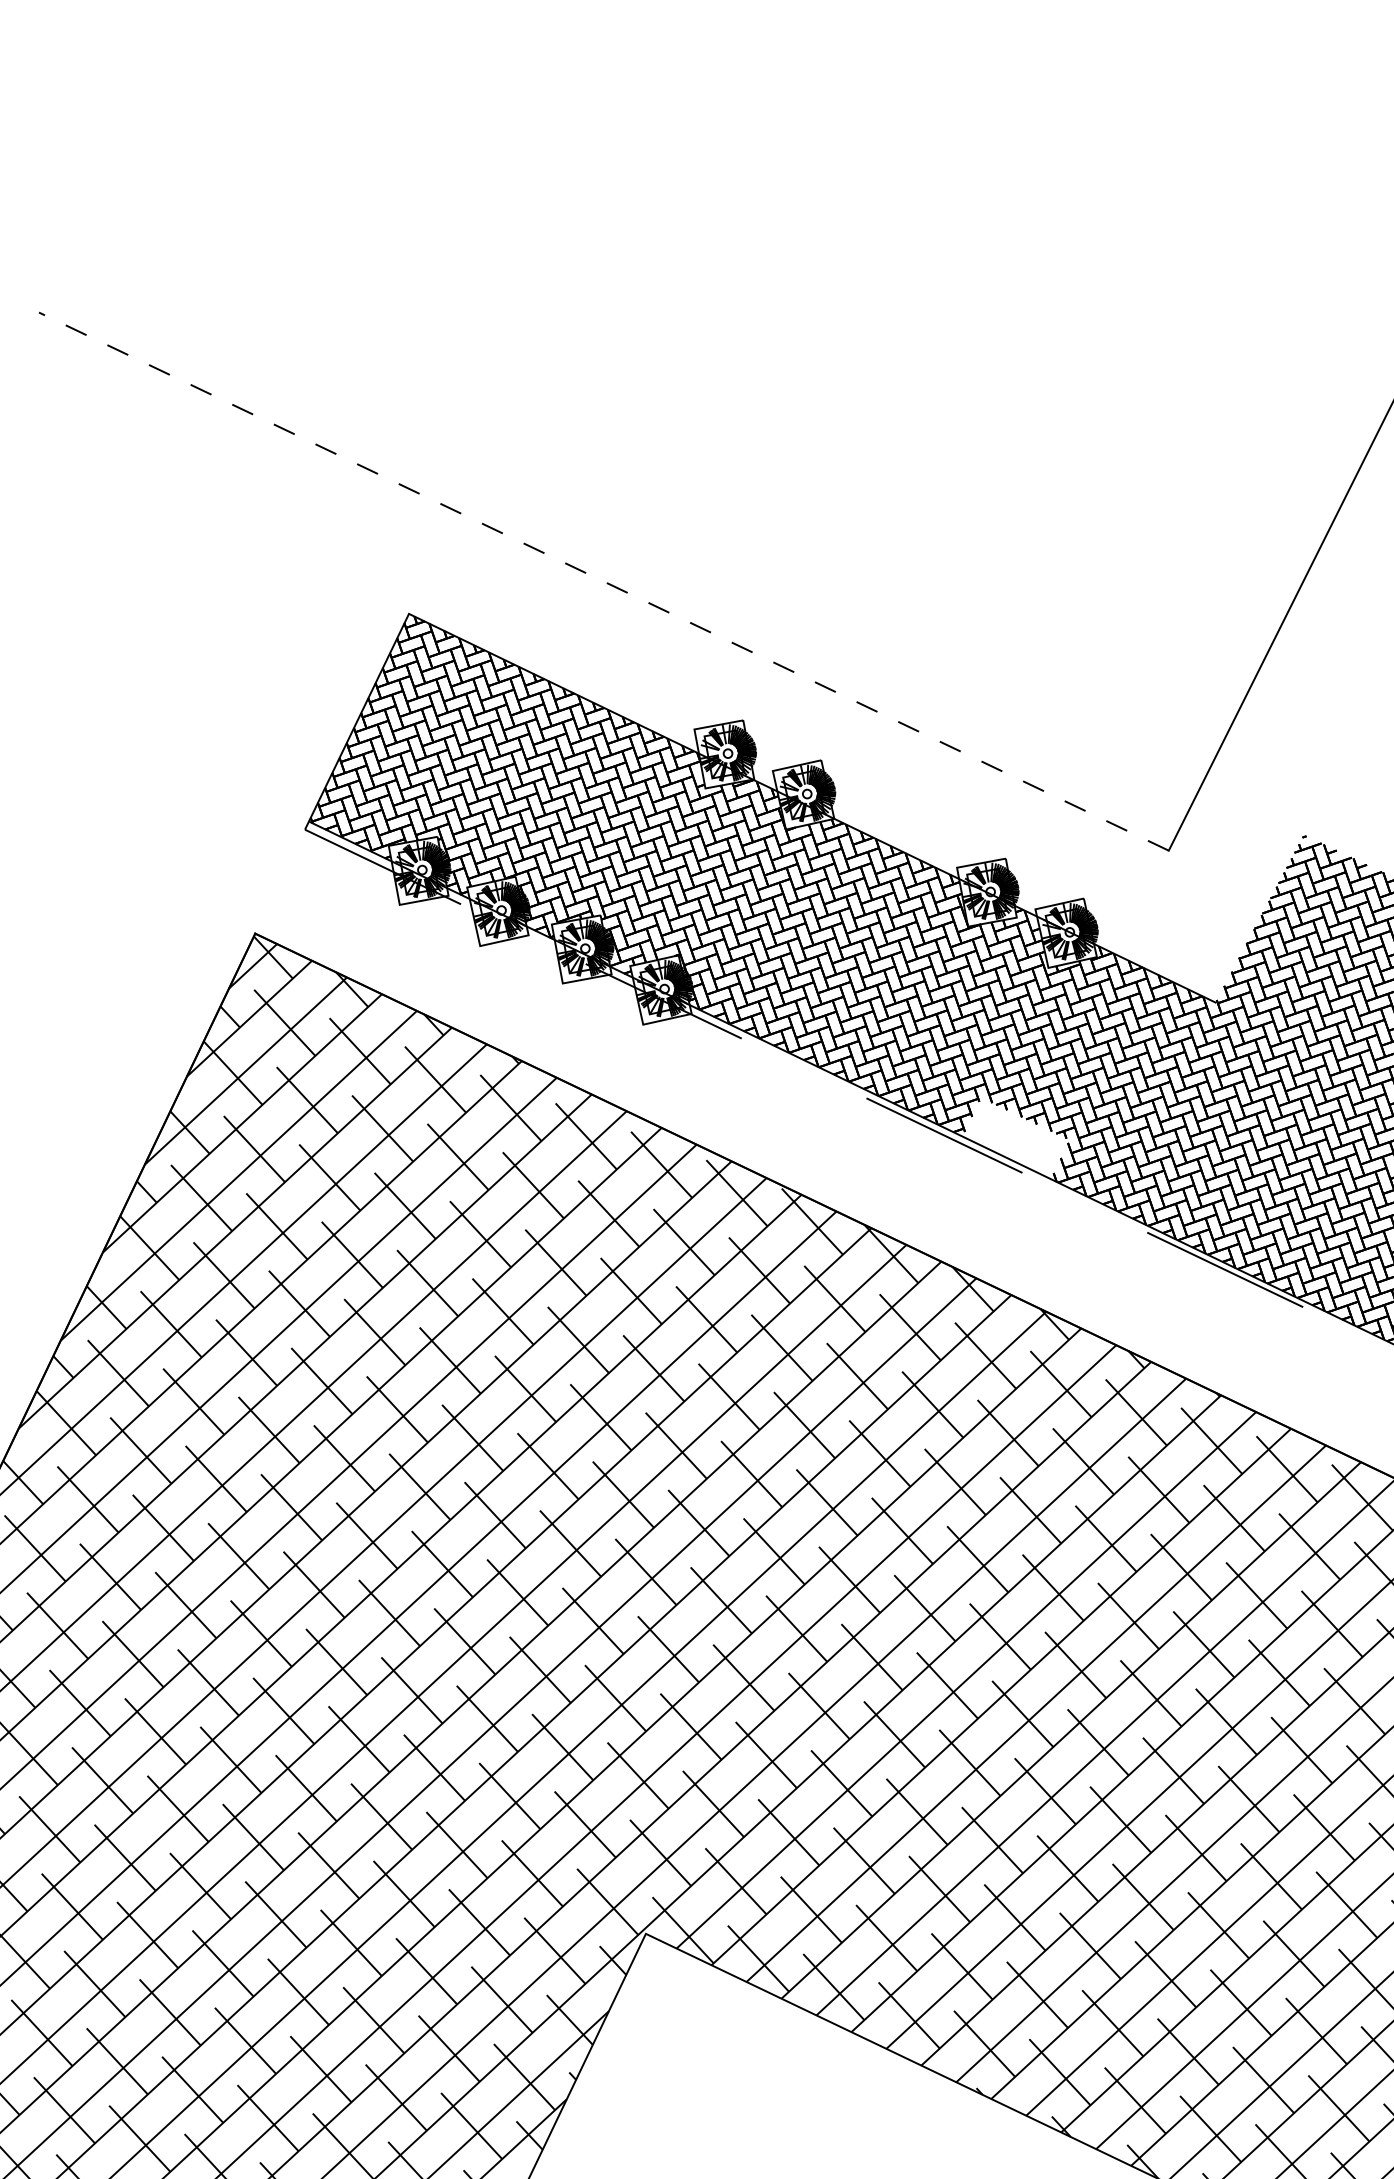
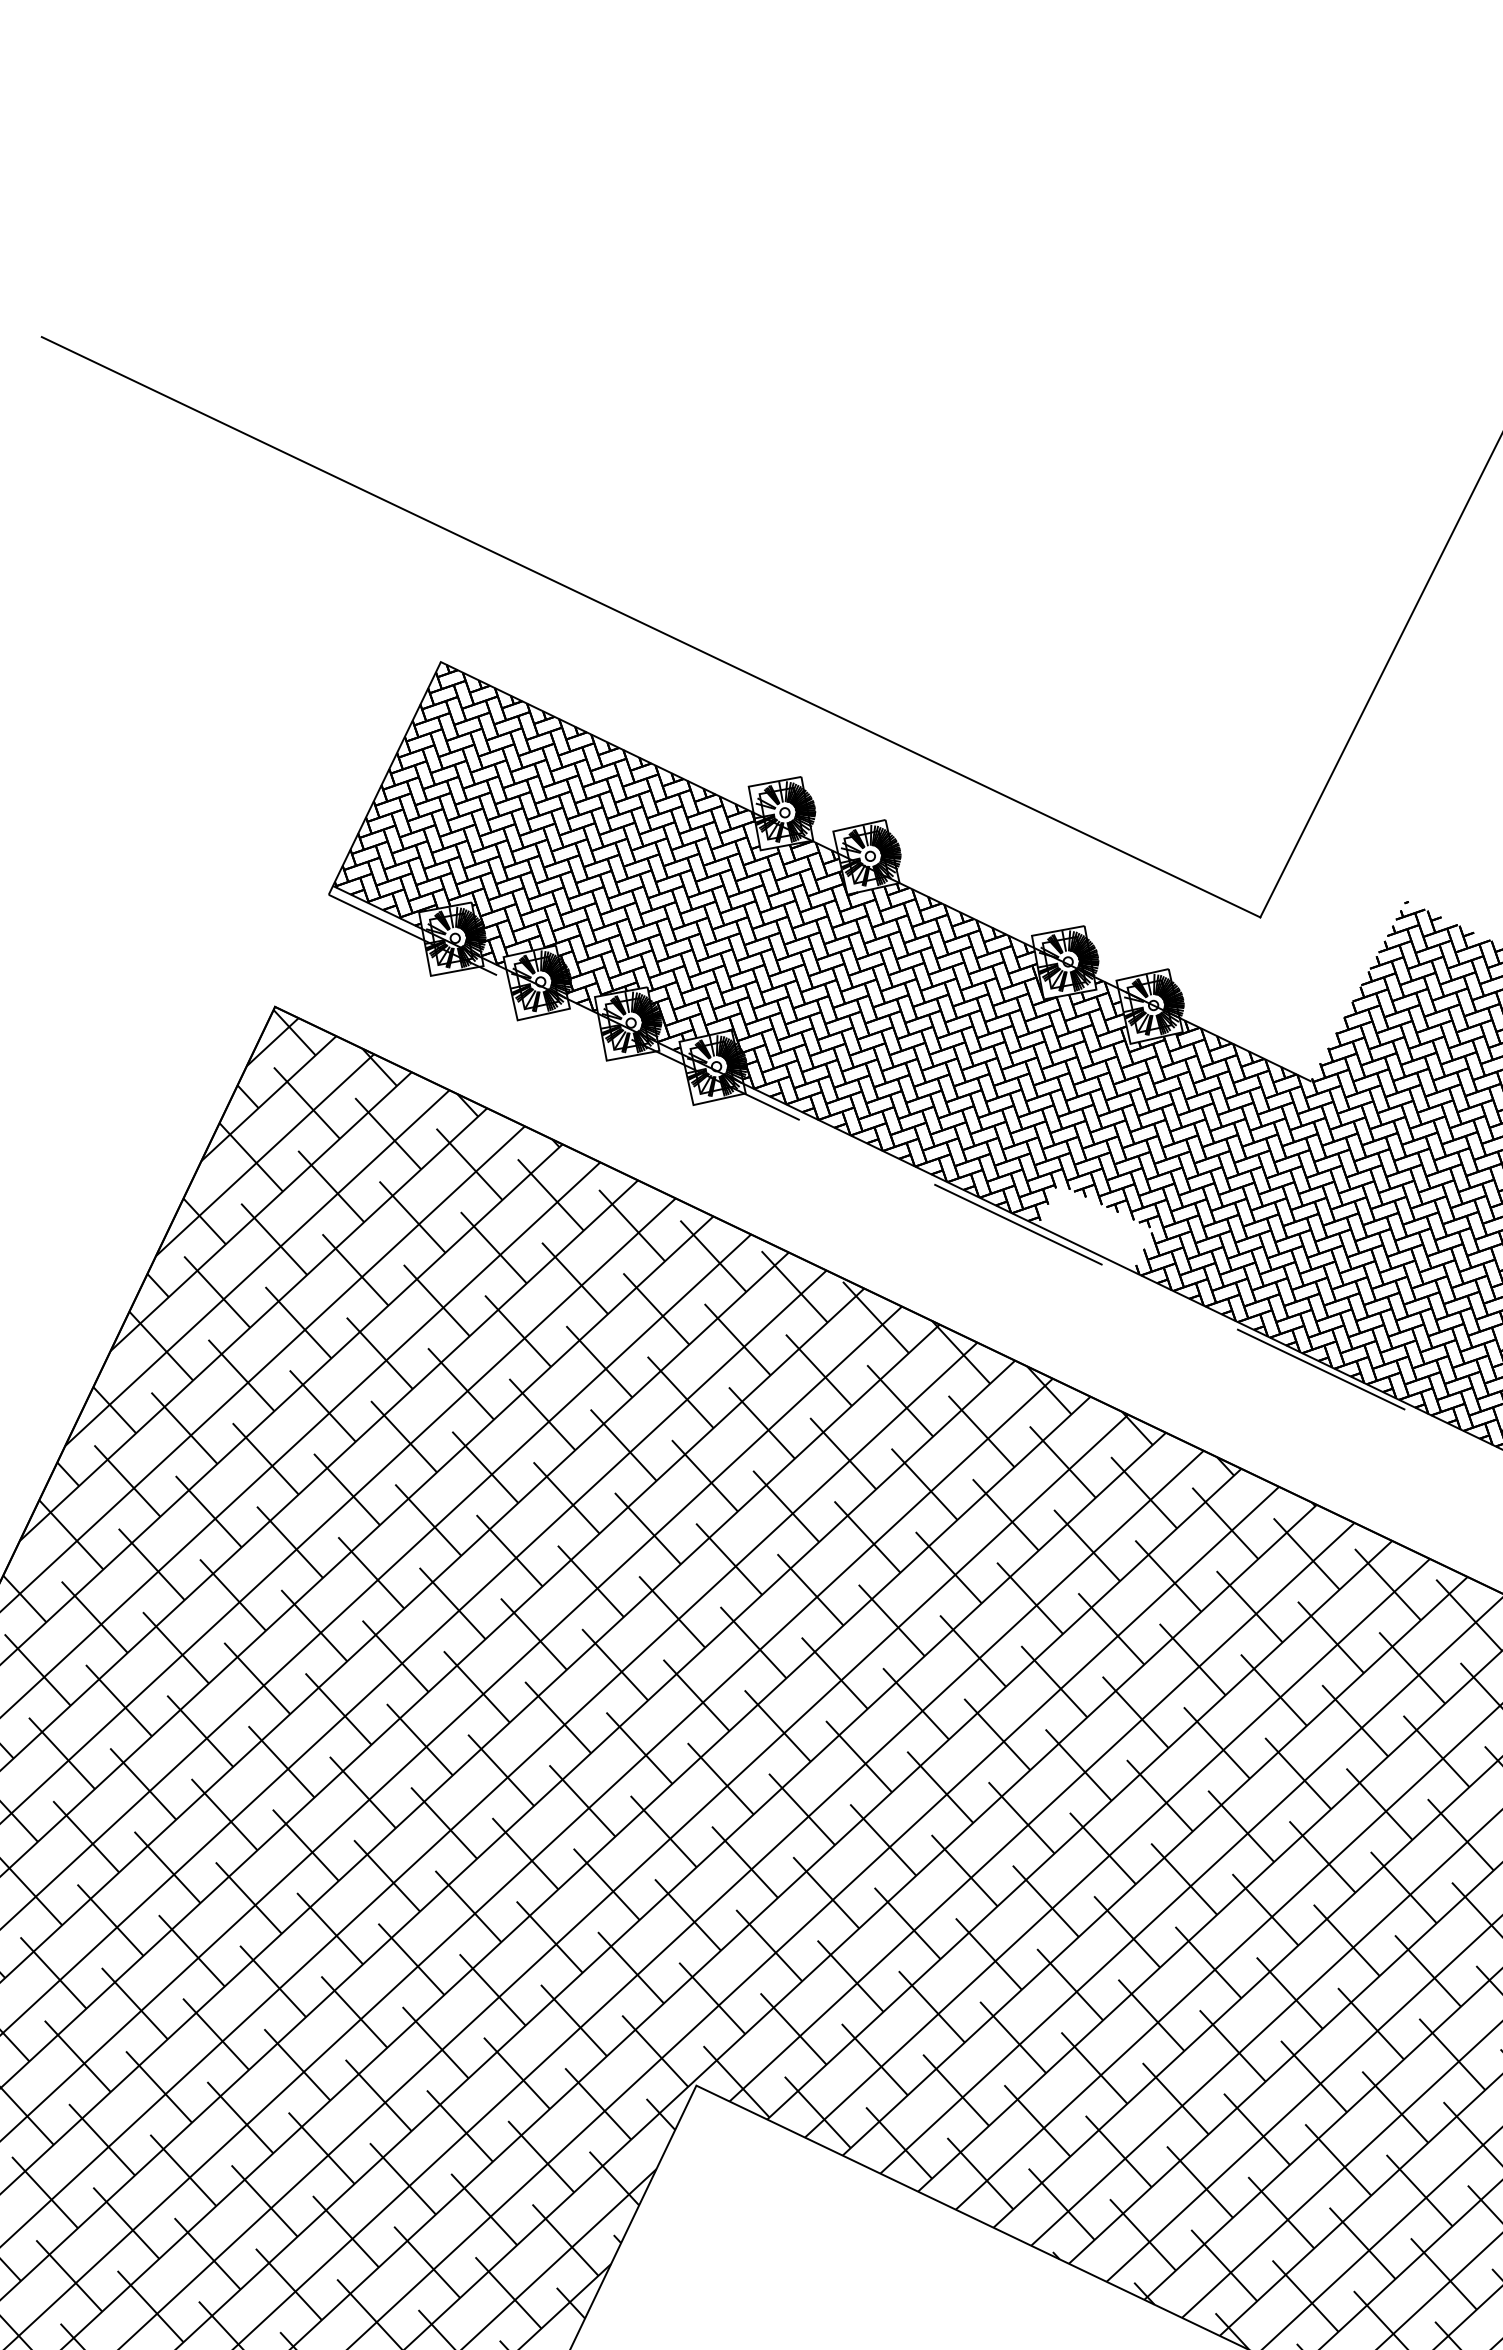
line: (604, 581) -> (651, 627), dashed -> solid

